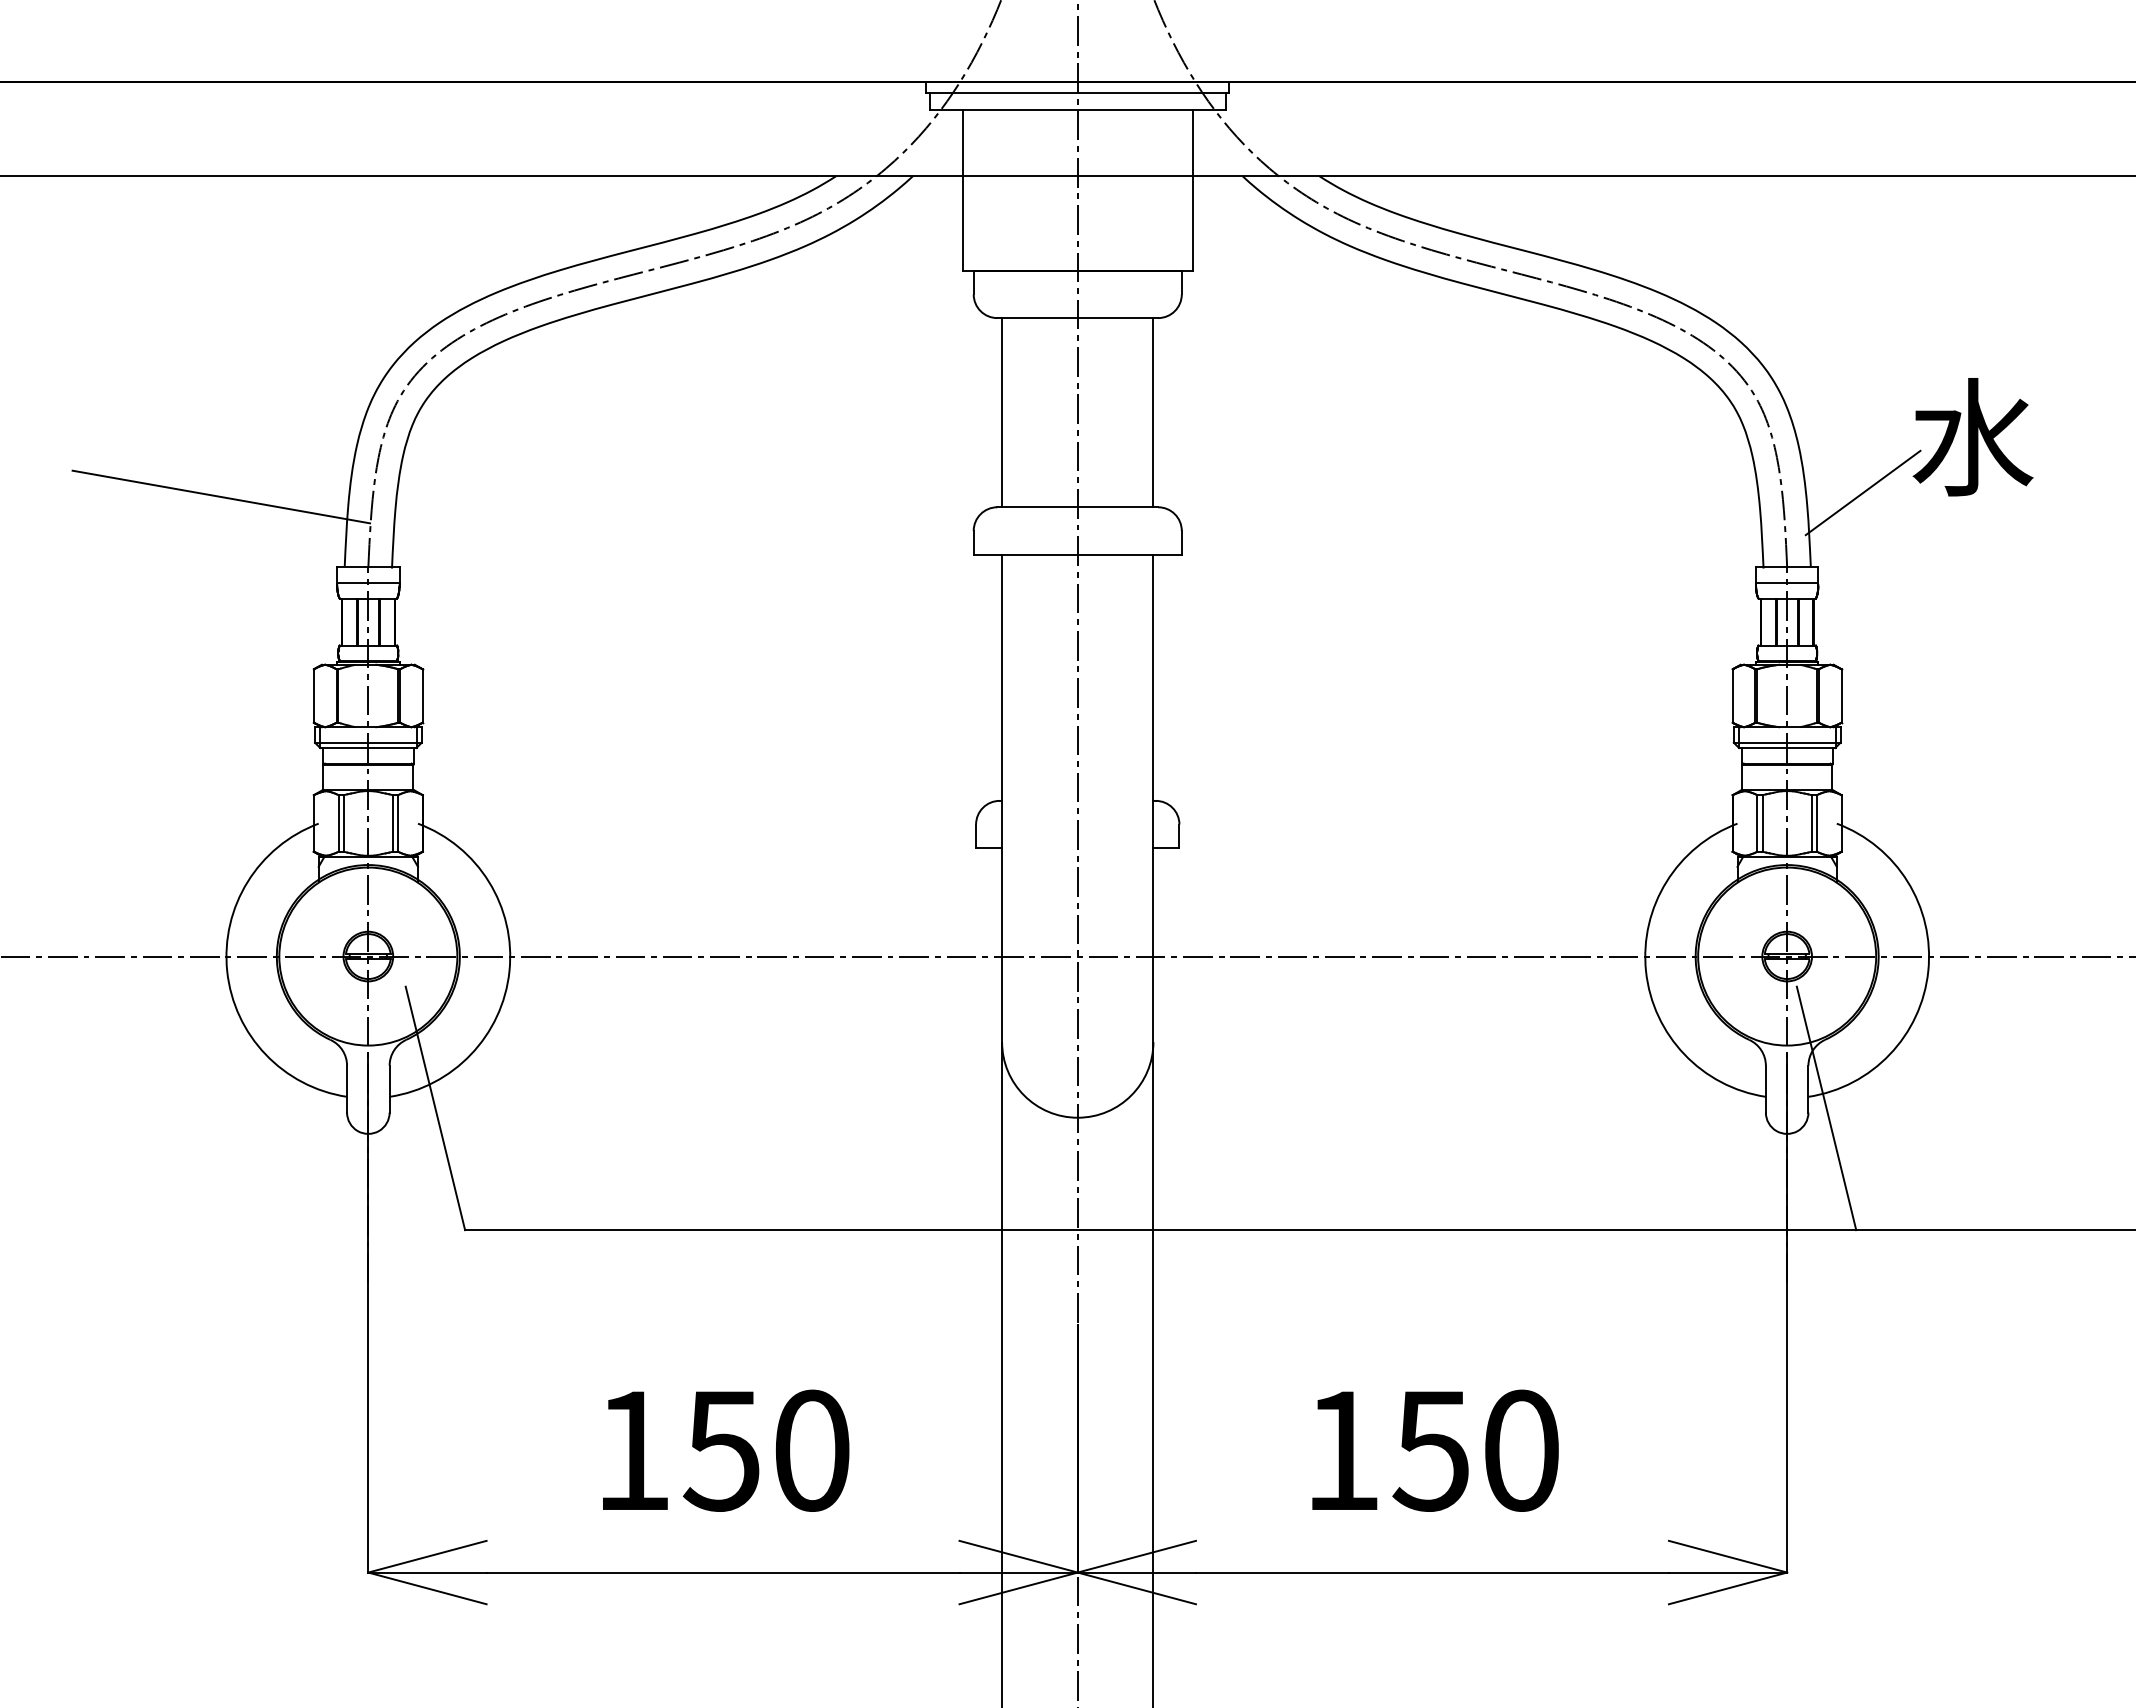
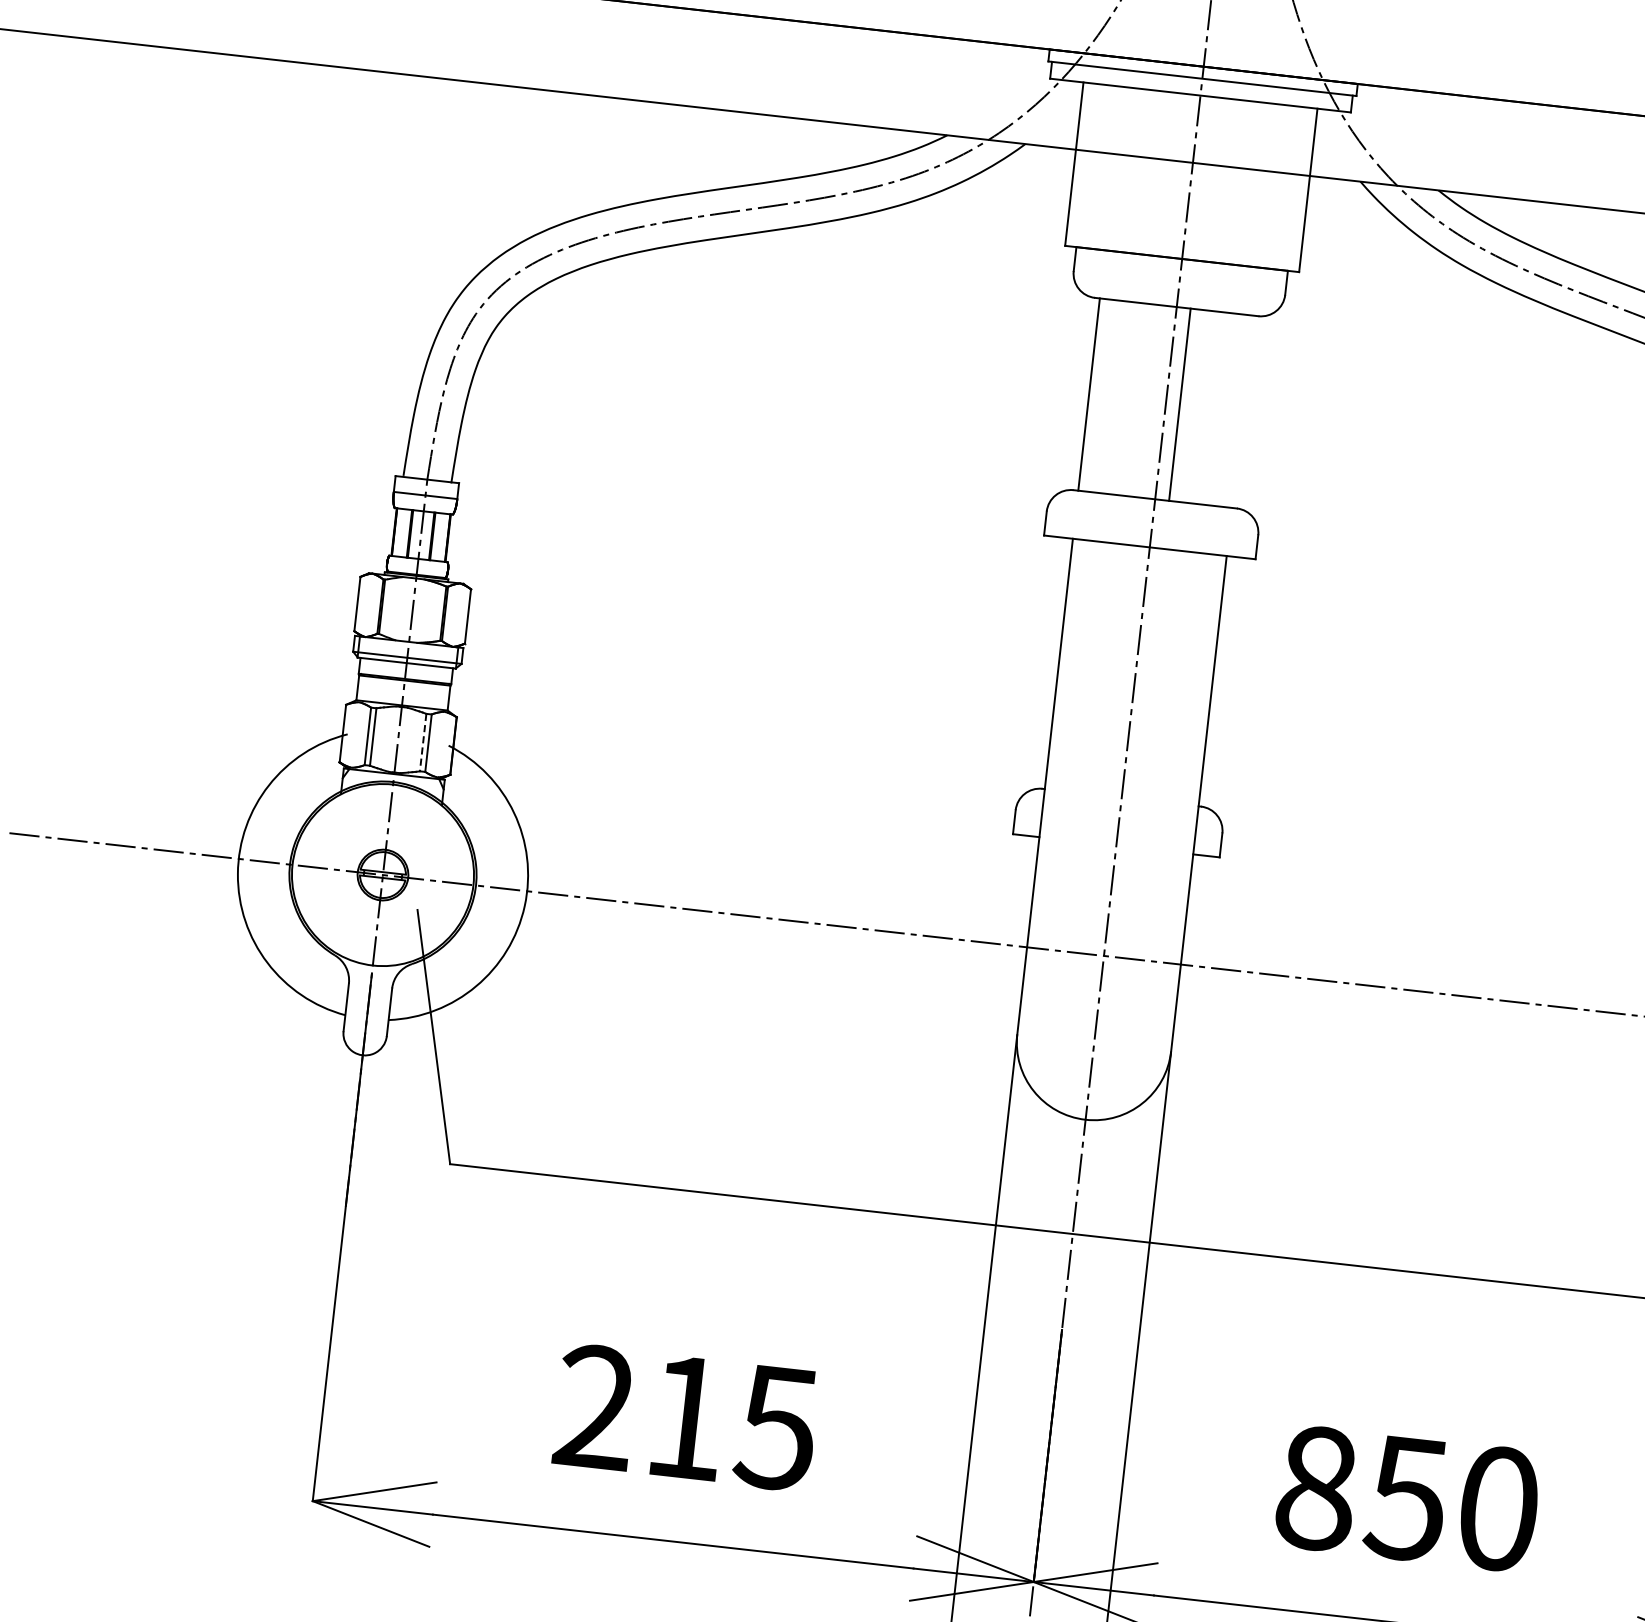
line: (1153, 412) -> (1179, 404), moved
line: (221, 496) -> (286, 390), removed
line: (392, 823) -> (422, 742), solid -> dashed
text: (722, 1450) -> (686, 1417), 150 -> 215
text: (1342, 1450) -> (1316, 1488), 150 -> 850

